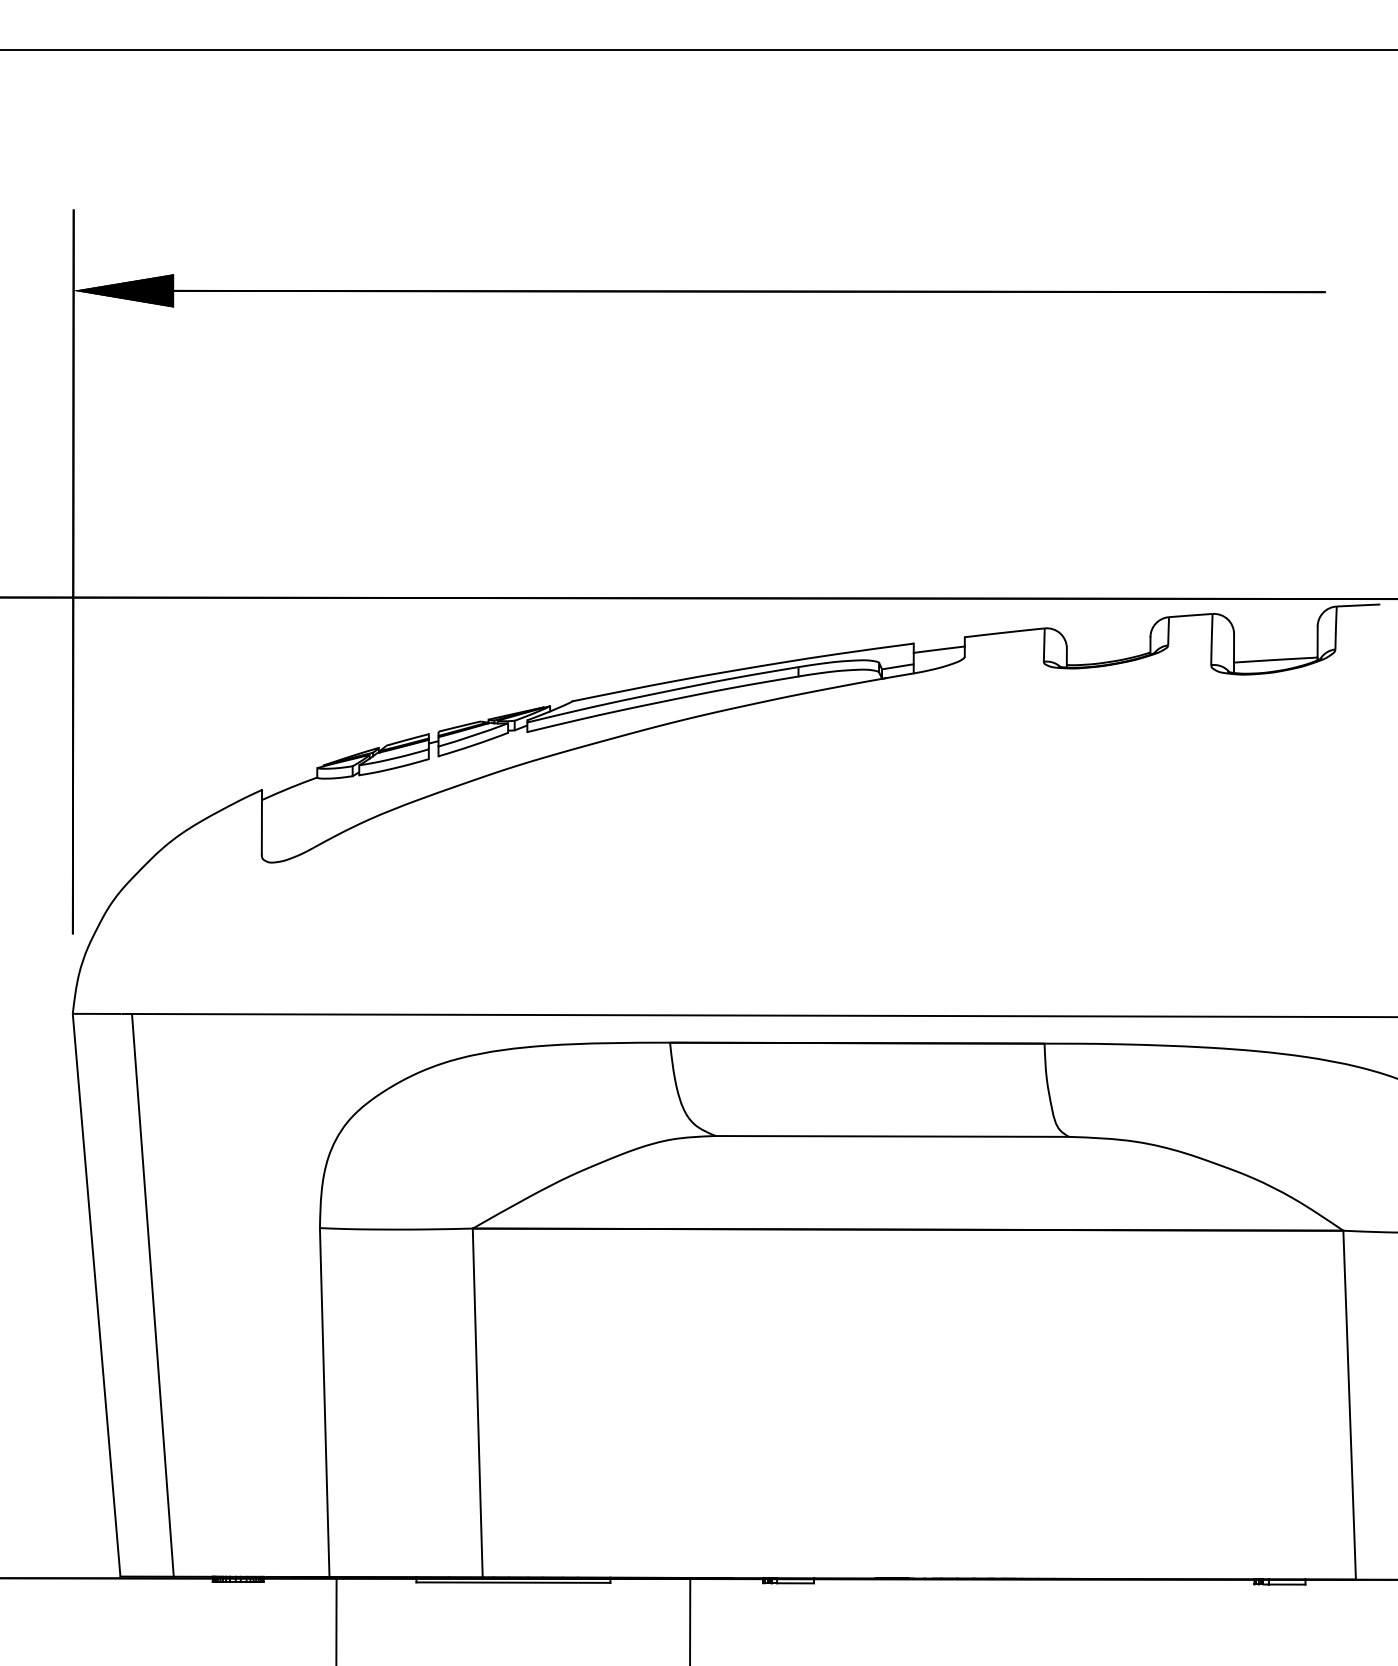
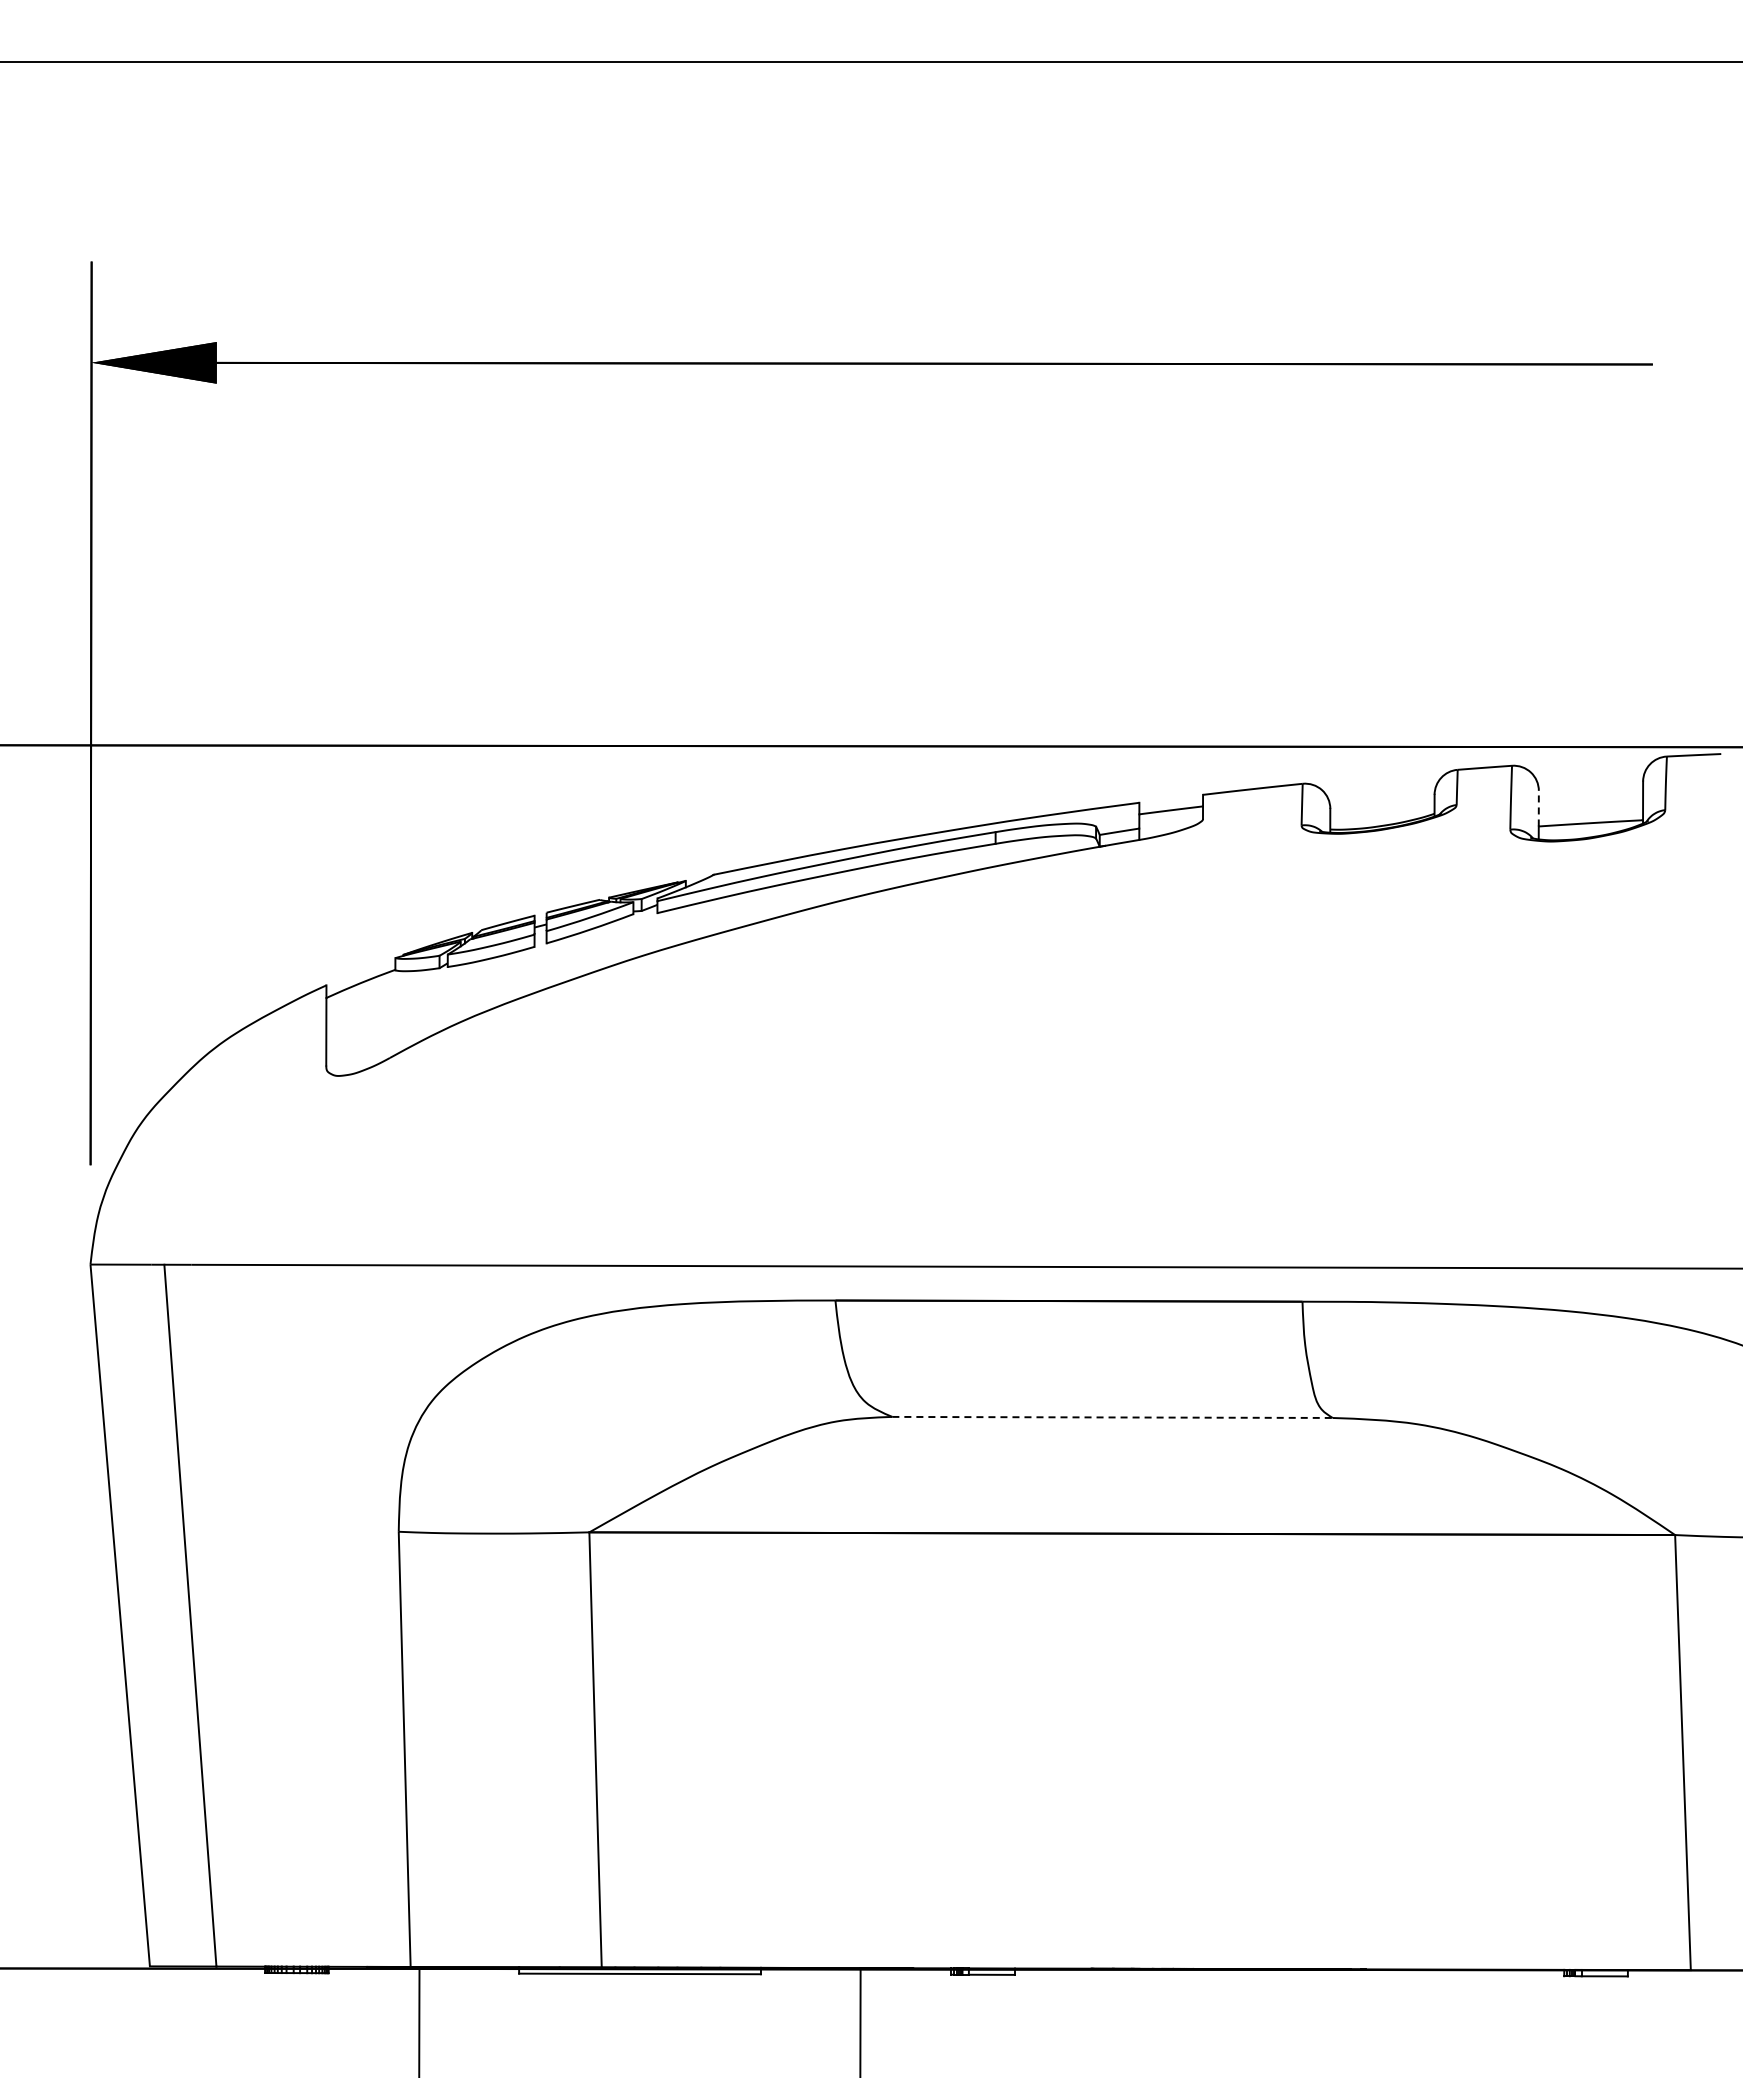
line: (1233, 648) -> (1538, 808), solid -> dashed
line: (893, 1136) -> (1113, 1417), solid -> dashed

